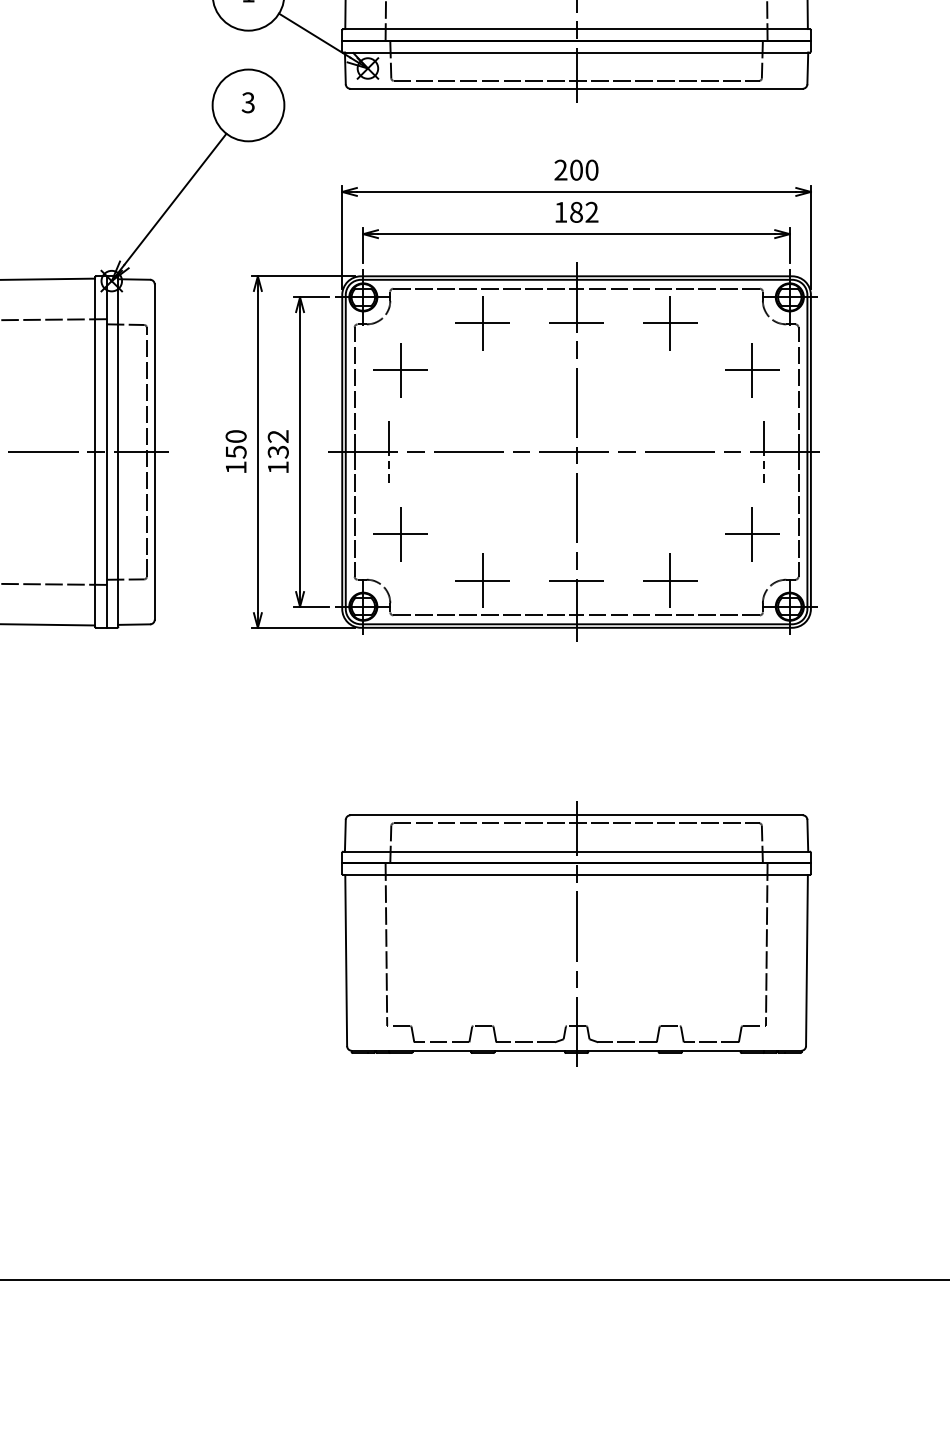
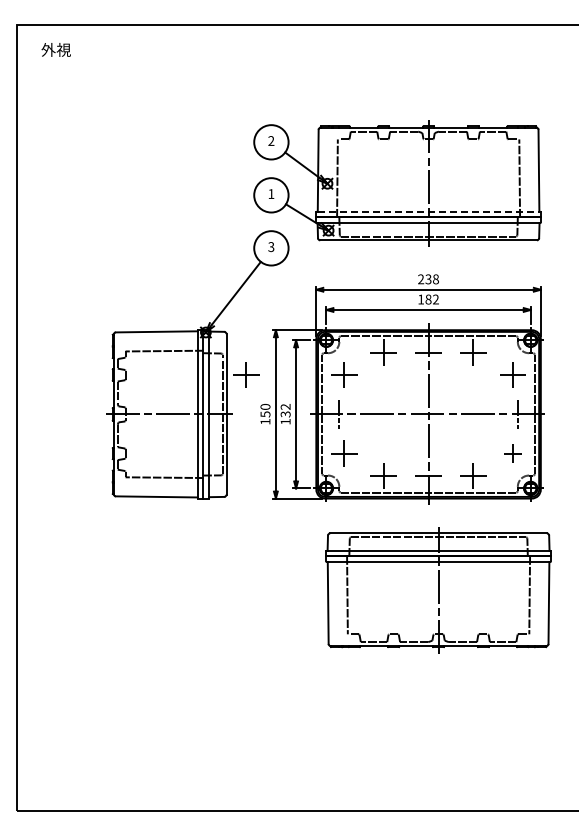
line: (578, 28) -> (429, 211), solid -> dashed
text: (582, 170) -> (431, 279), 200 -> 238
part: (196, 368) -> (246, 374), added
part: (751, 533) -> (512, 453), size x0.7
part: (576, 934) -> (438, 590), moved

